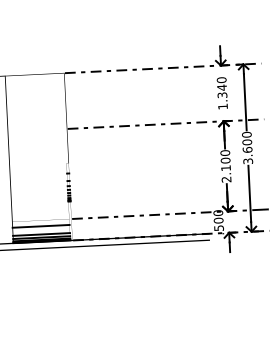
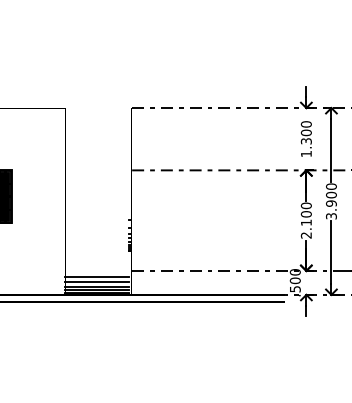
text: (221, 87) -> (305, 132), 1.340 -> 1.300
text: (247, 149) -> (331, 203), 3.600 -> 3.900
line: (41, 230) -> (97, 282), added

